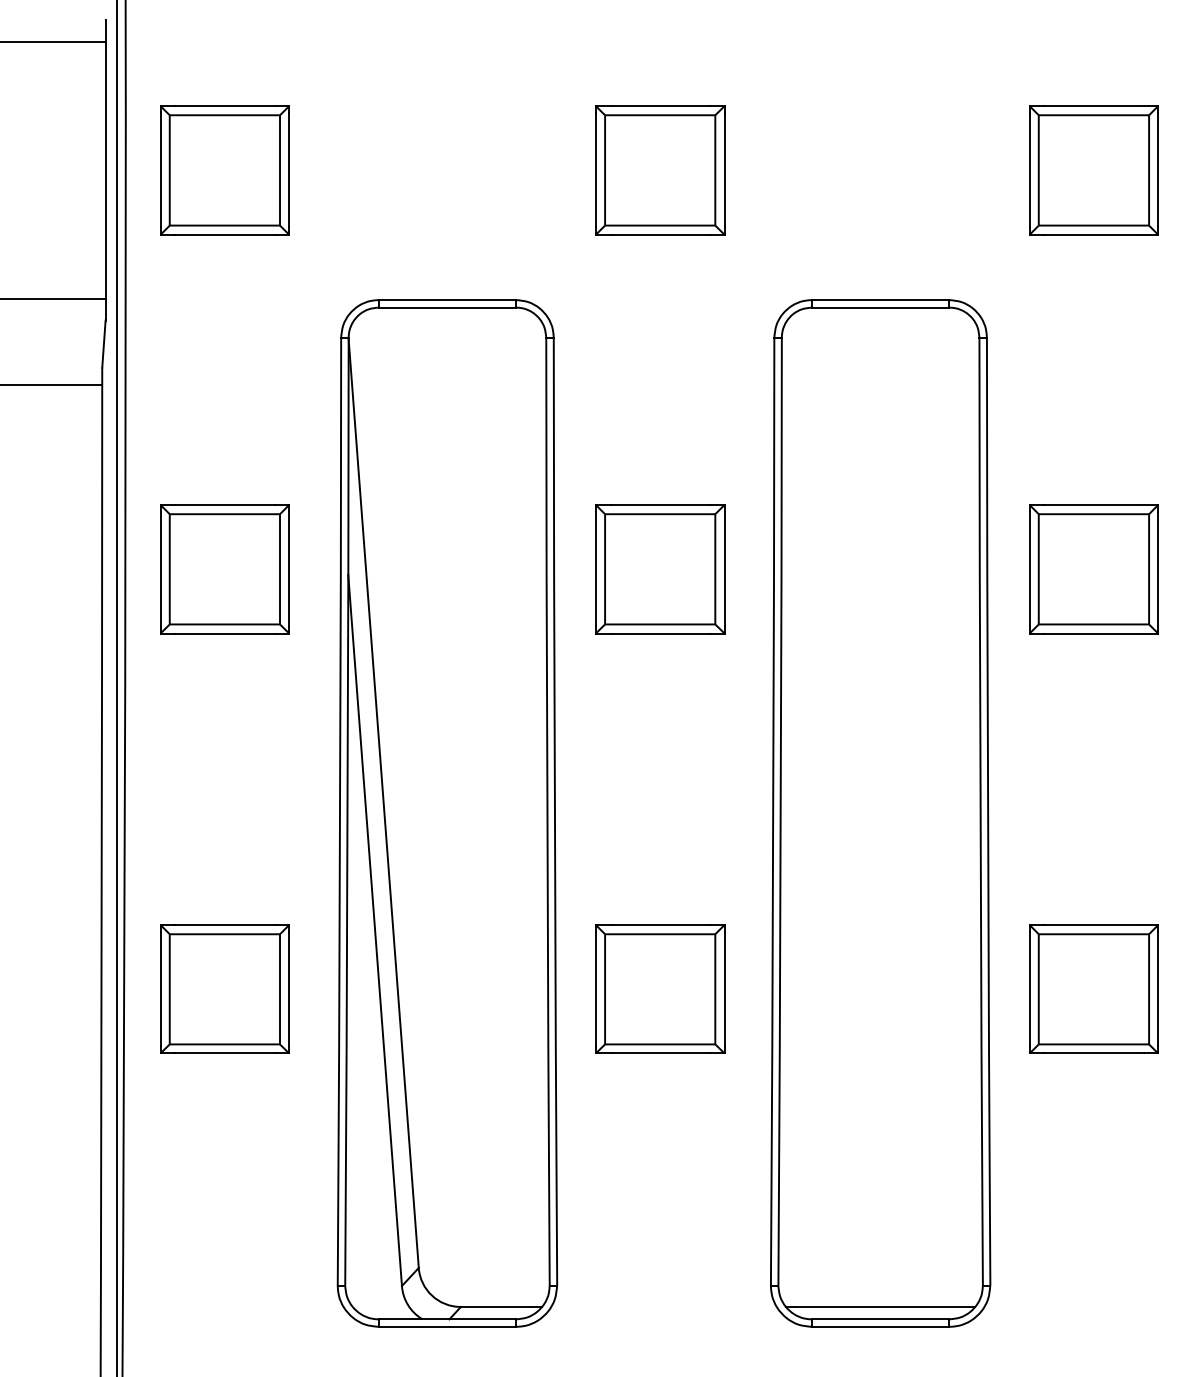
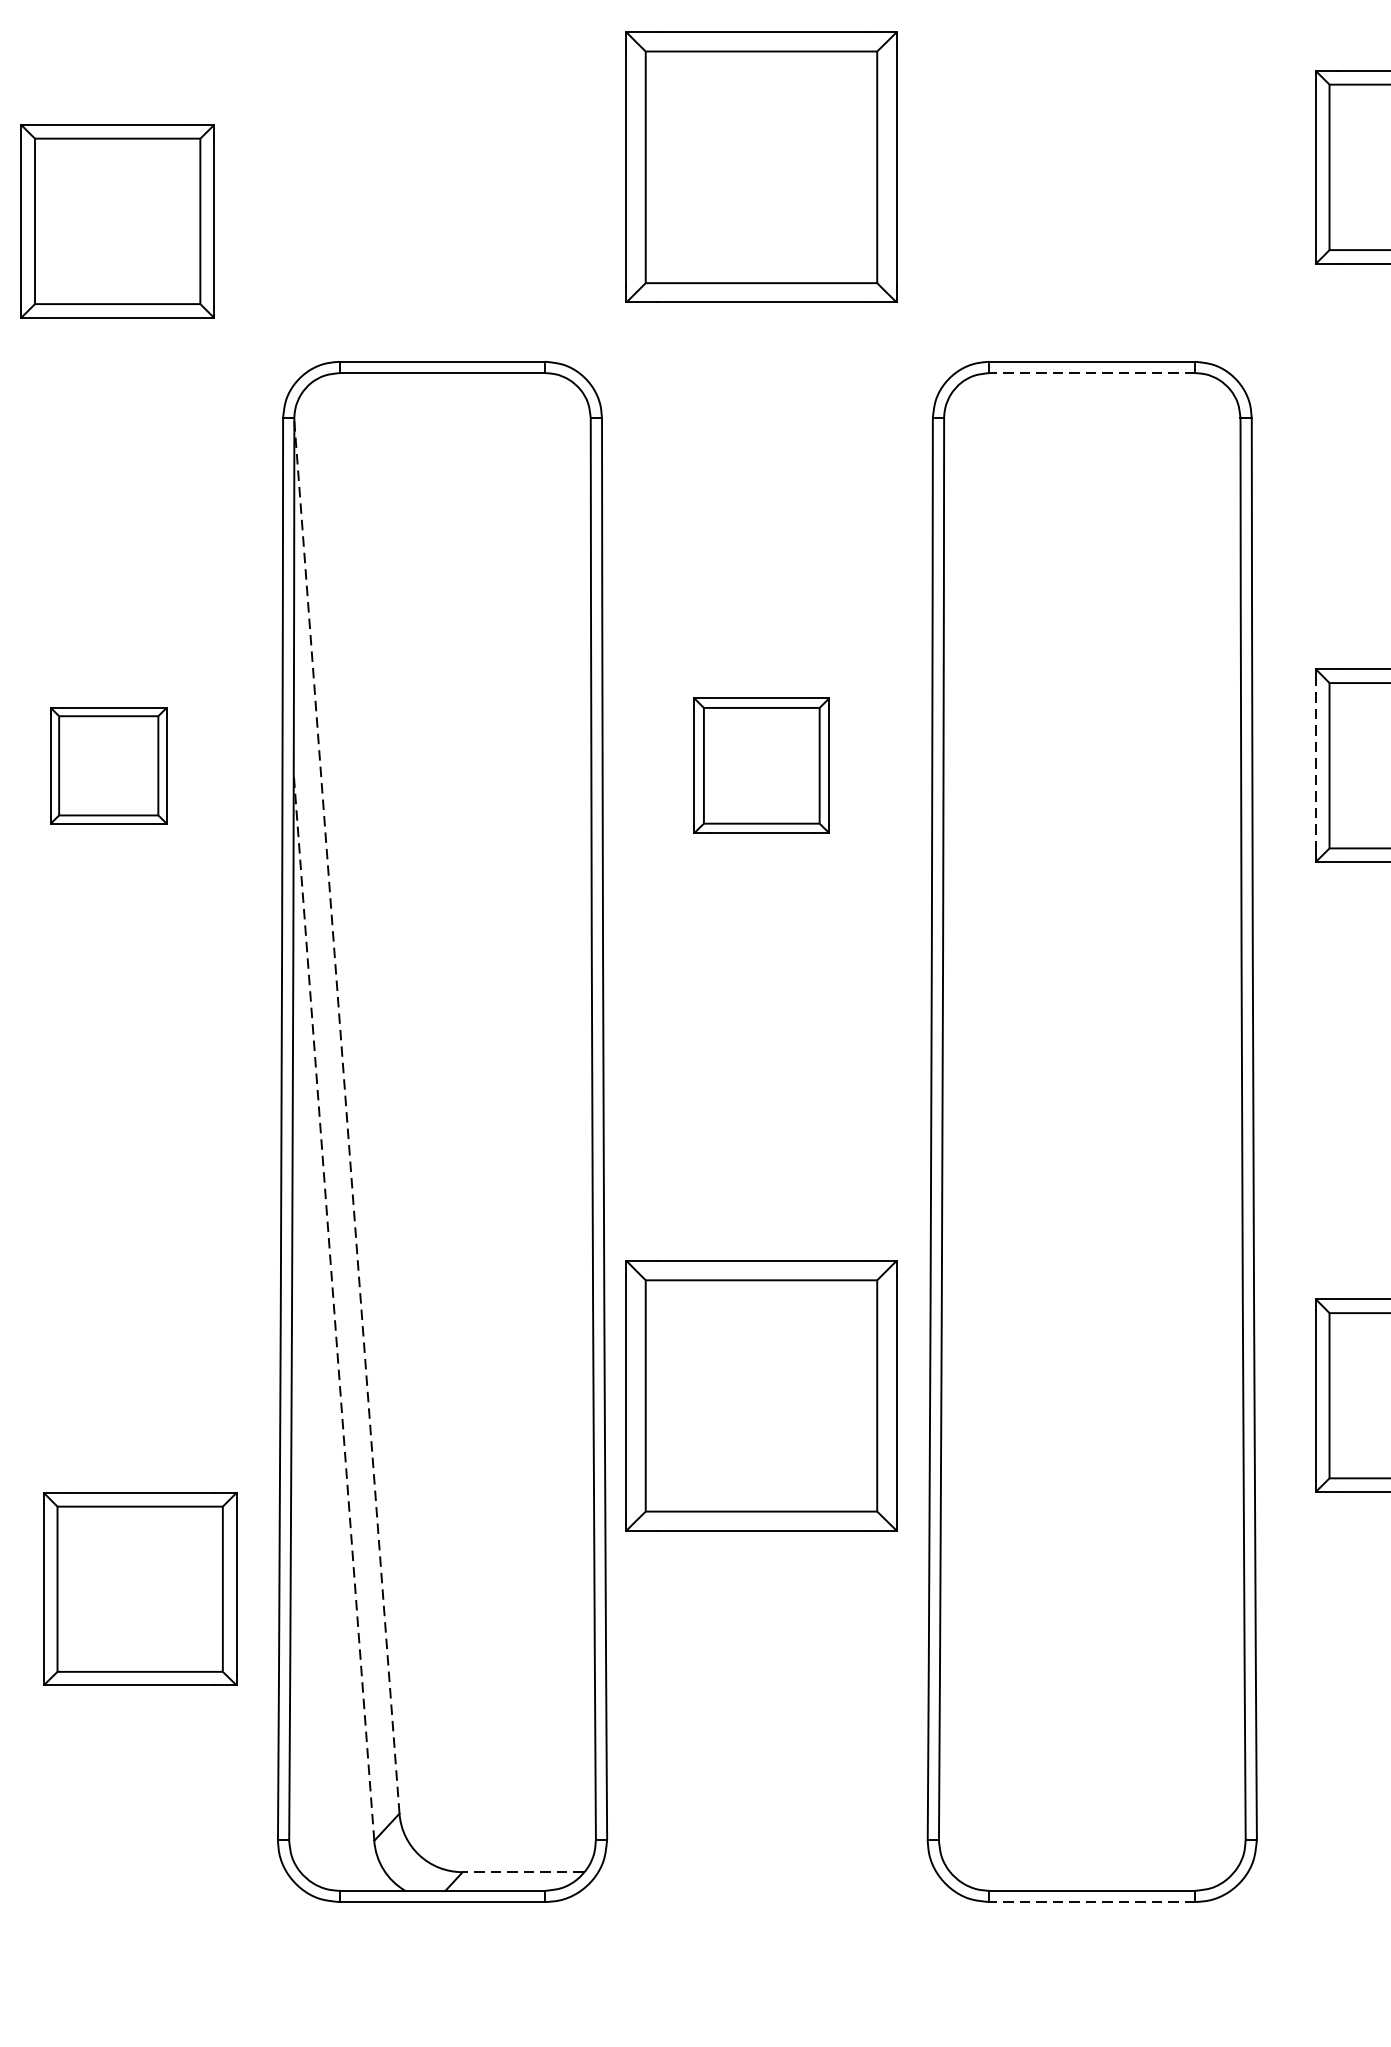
part: (224, 170) -> (117, 221), moved
part: (660, 170) -> (762, 167), size x1.4
line: (880, 307) -> (1092, 372), solid -> dashed
line: (1029, 568) -> (1315, 764), solid -> dashed
part: (224, 569) -> (108, 765), size x0.6
part: (660, 569) -> (762, 765), size x0.7
line: (383, 803) -> (346, 1116), solid -> dashed
line: (375, 930) -> (334, 1307), solid -> dashed
part: (224, 988) -> (139, 1587), moved
part: (660, 988) -> (762, 1394), size x1.4
line: (500, 1306) -> (522, 1871), solid -> dashed
line: (879, 1306) -> (1090, 1871), removed
line: (880, 1326) -> (1092, 1901), solid -> dashed

